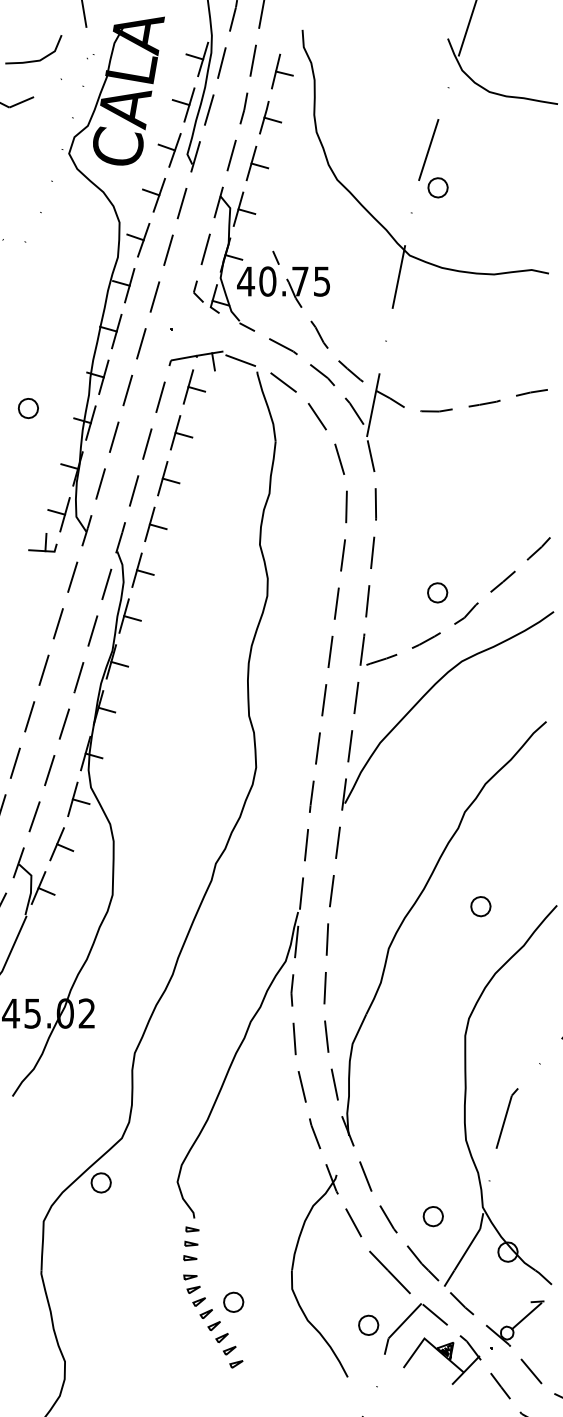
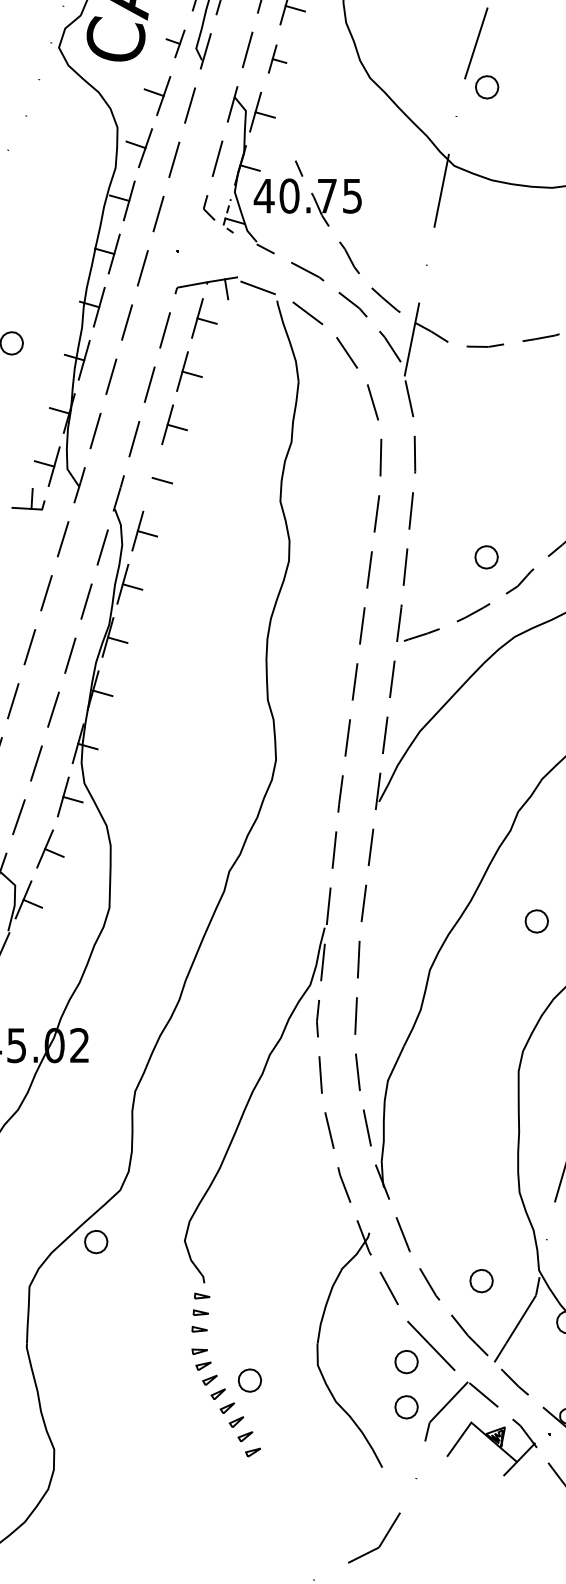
part: (169, 150) -> (175, 44), size x0.7
part: (257, 163) -> (277, 59), size x0.7
line: (212, 301) -> (225, 219), solid -> dashed
line: (149, 524) -> (152, 478), removed
part: (368, 1285) -> (406, 1361), added

